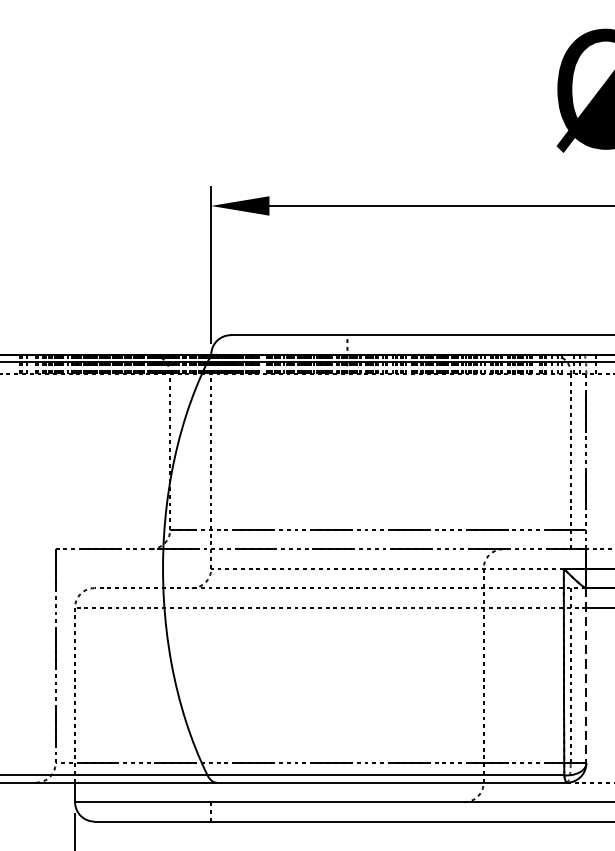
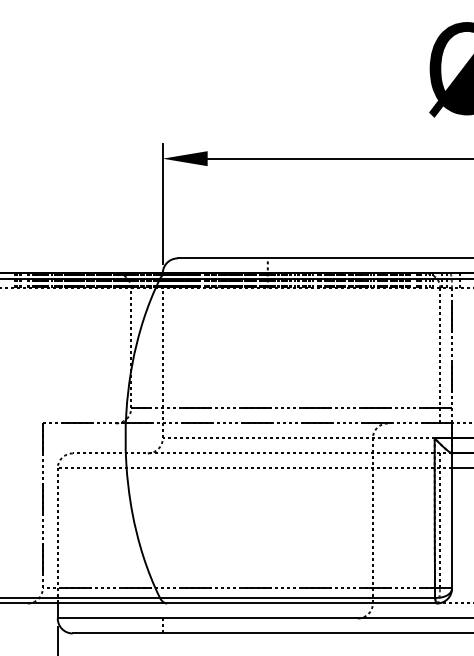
line: (586, 675) -> (452, 520), dashed -> solid

